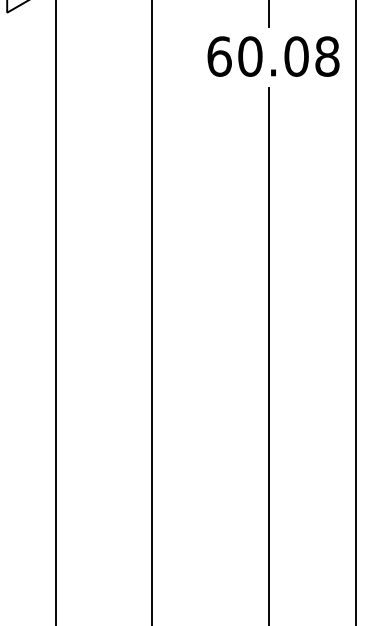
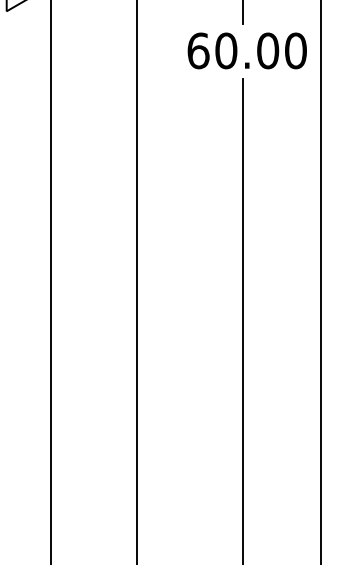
text: (326, 56) -> (295, 50), 60.08 -> 60.00

